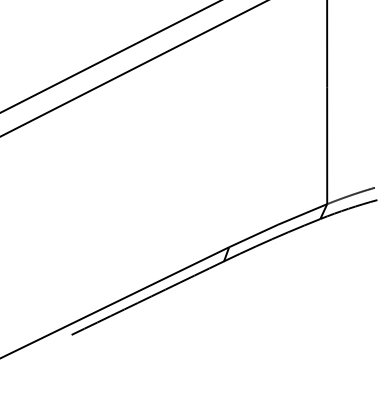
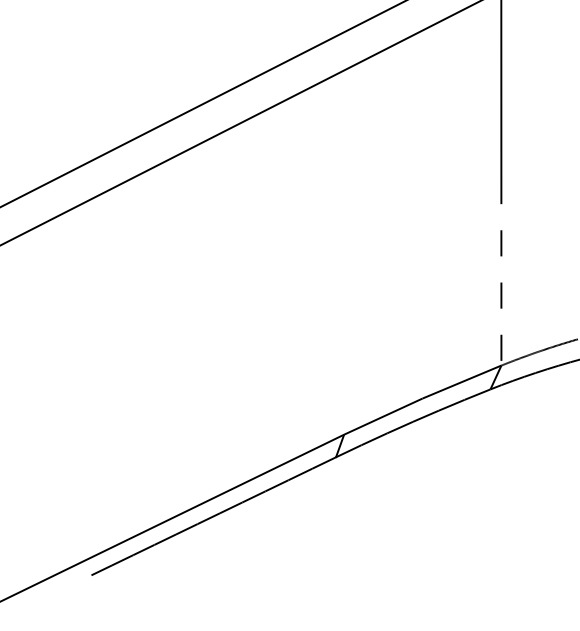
line: (327, 146) -> (501, 273), solid -> dashed

